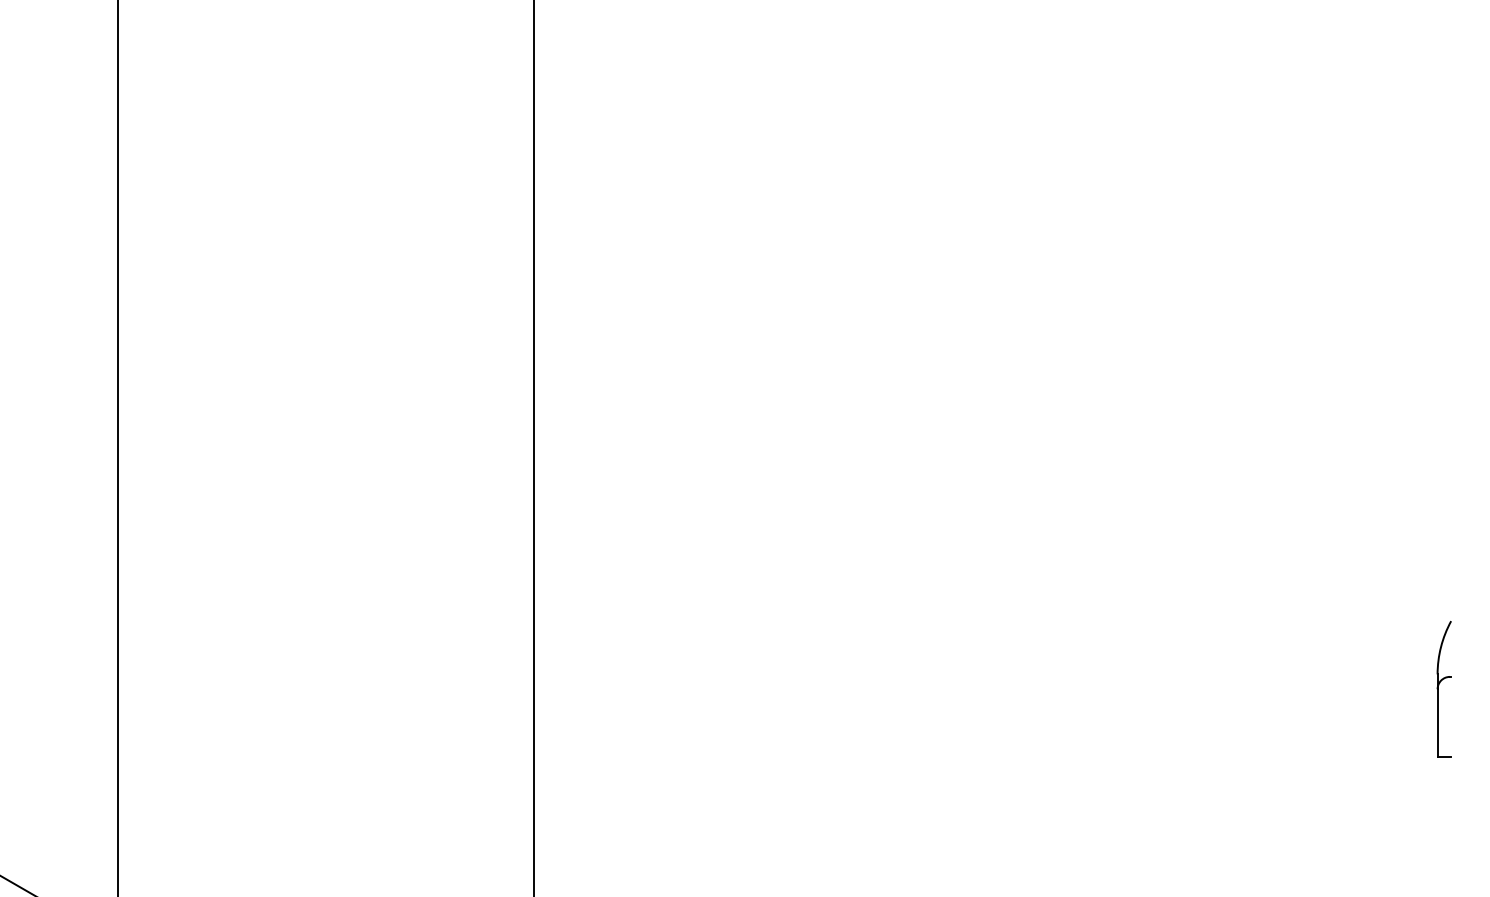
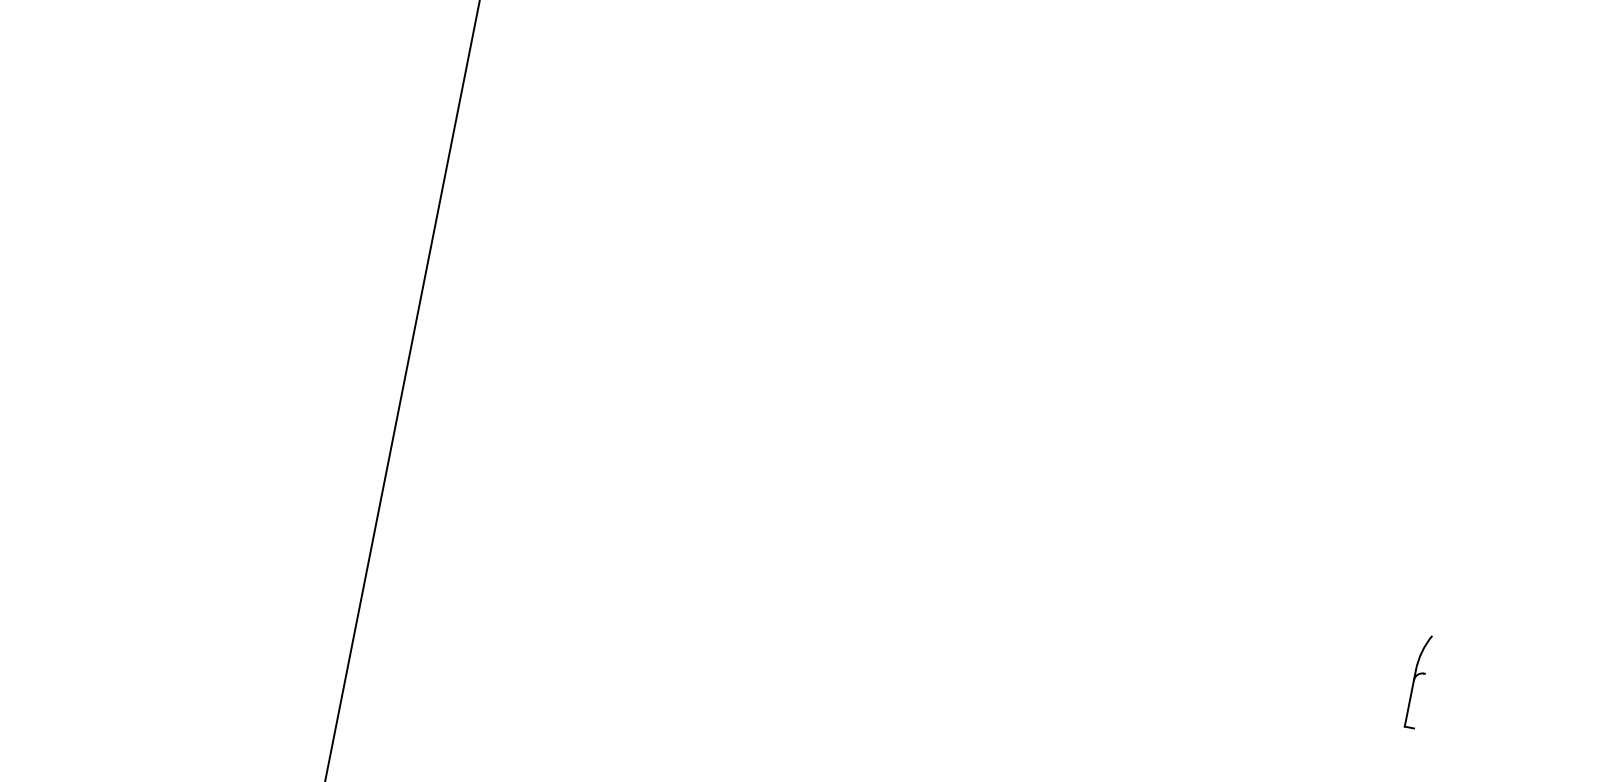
part: (1443, 689) -> (1417, 681), size x0.6

